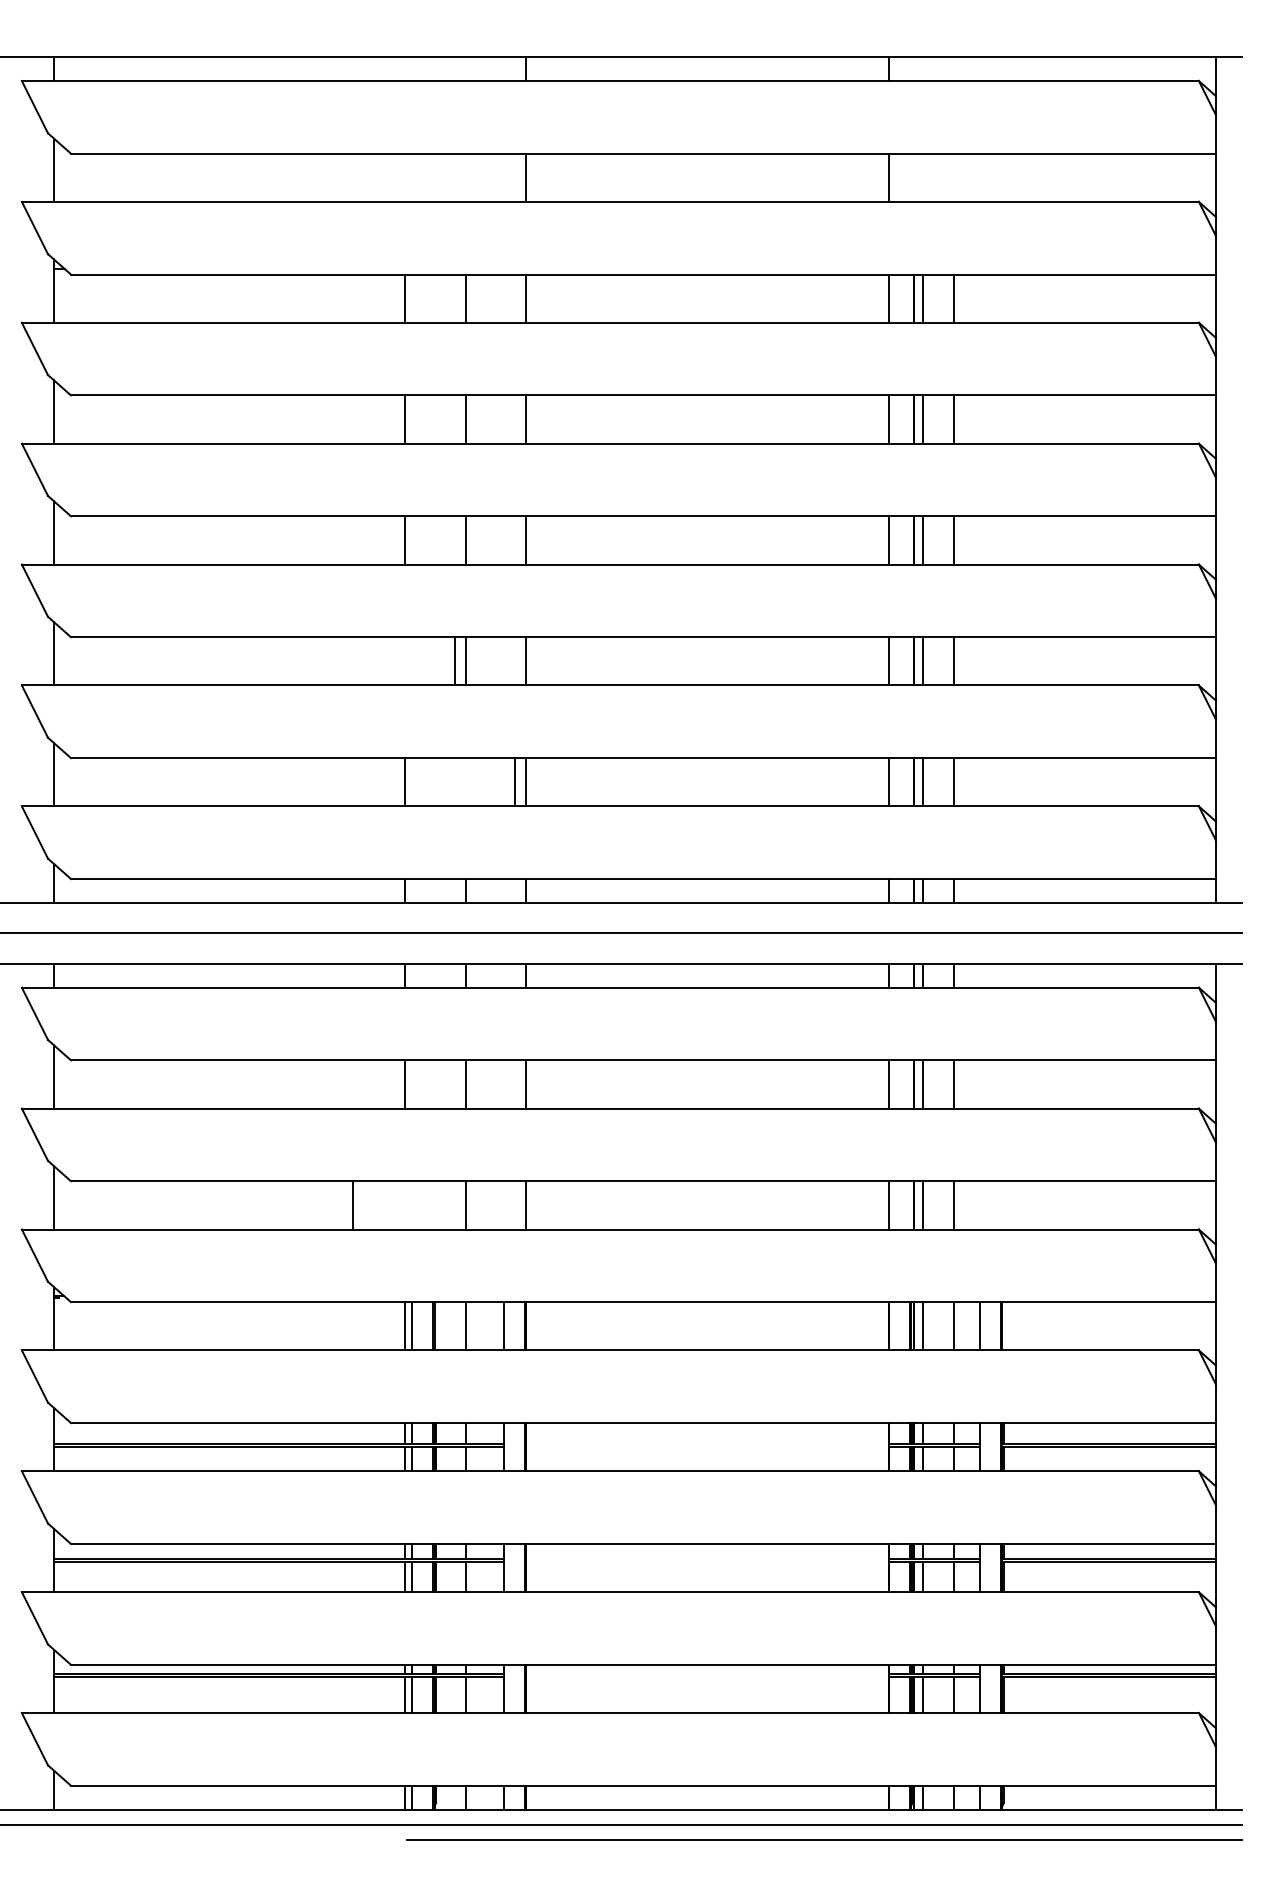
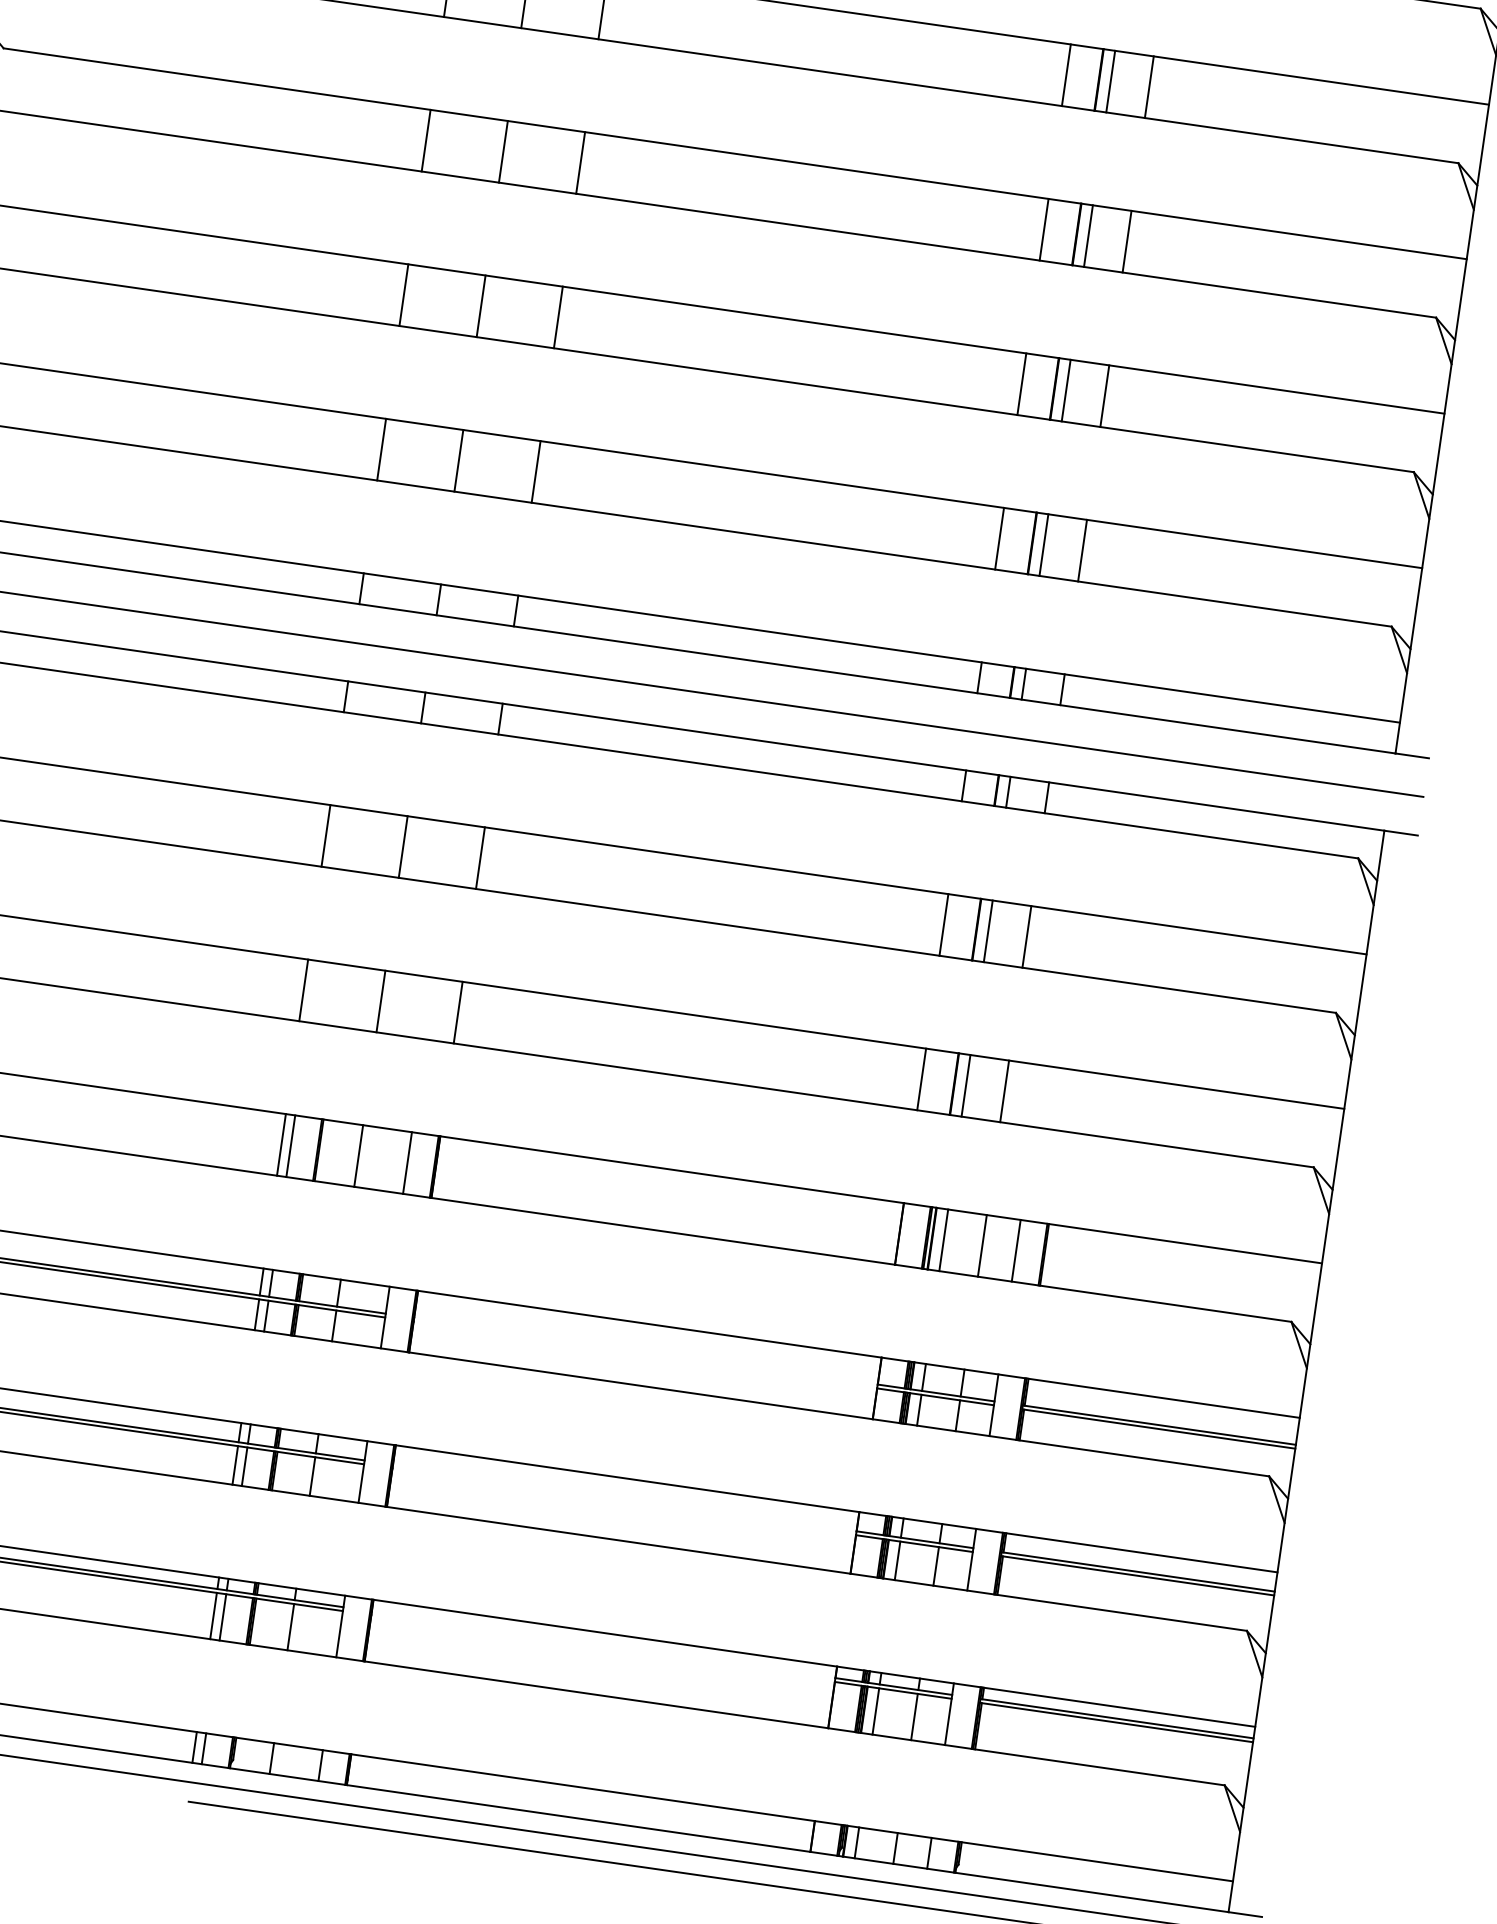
line: (455, 661) -> (404, 295), moved
line: (514, 782) -> (458, 461), moved
line: (353, 1205) -> (304, 990), moved

